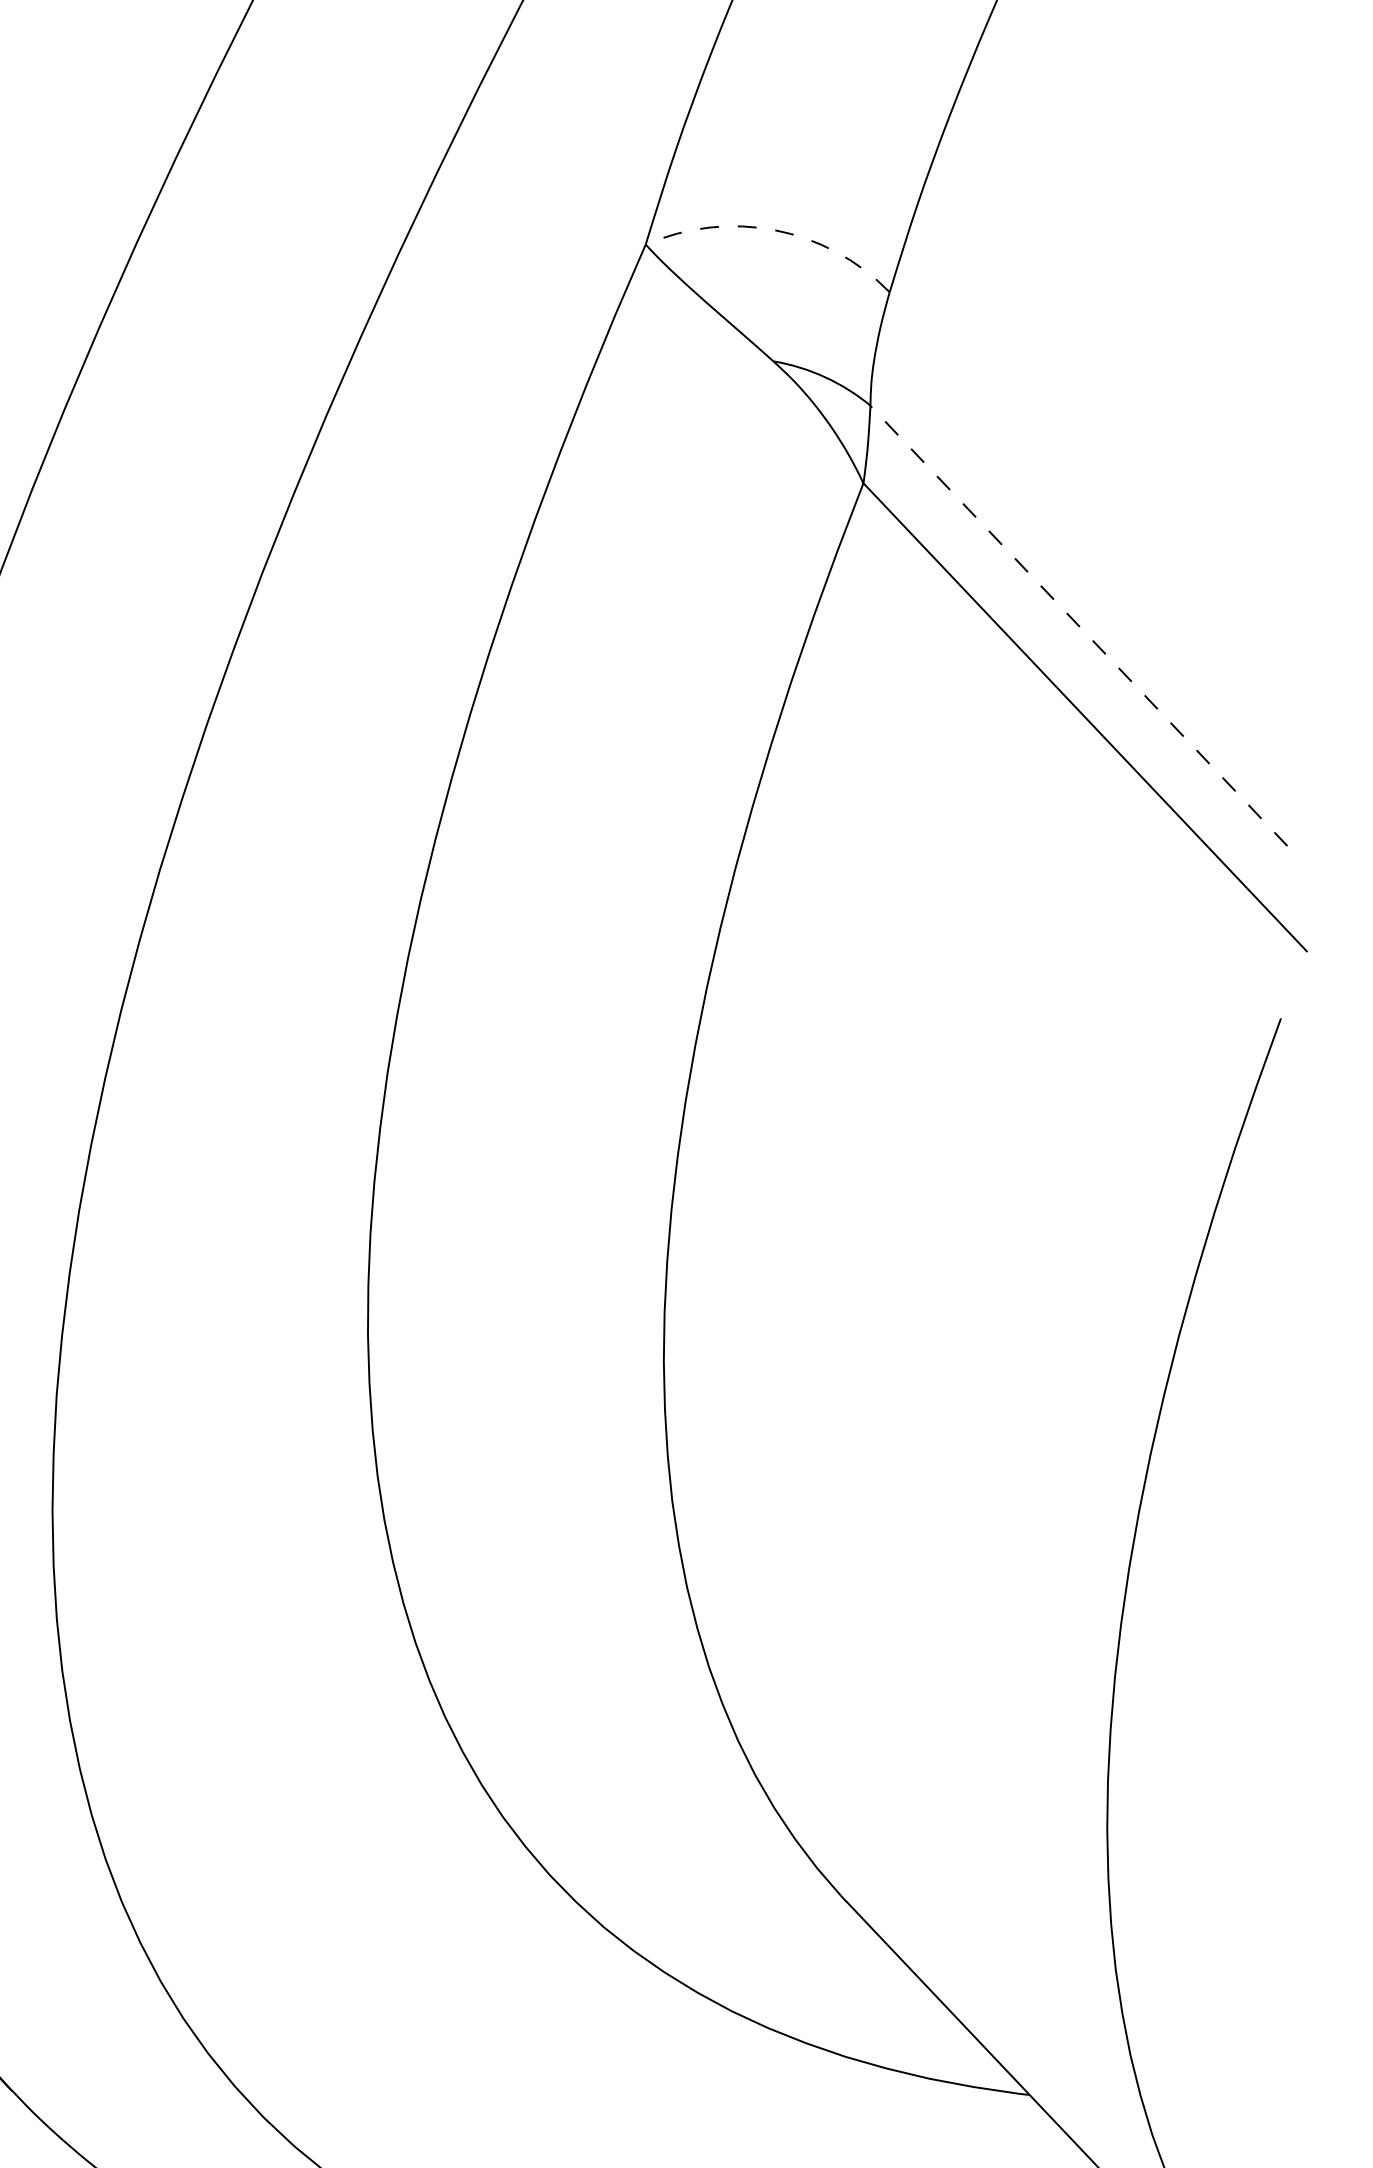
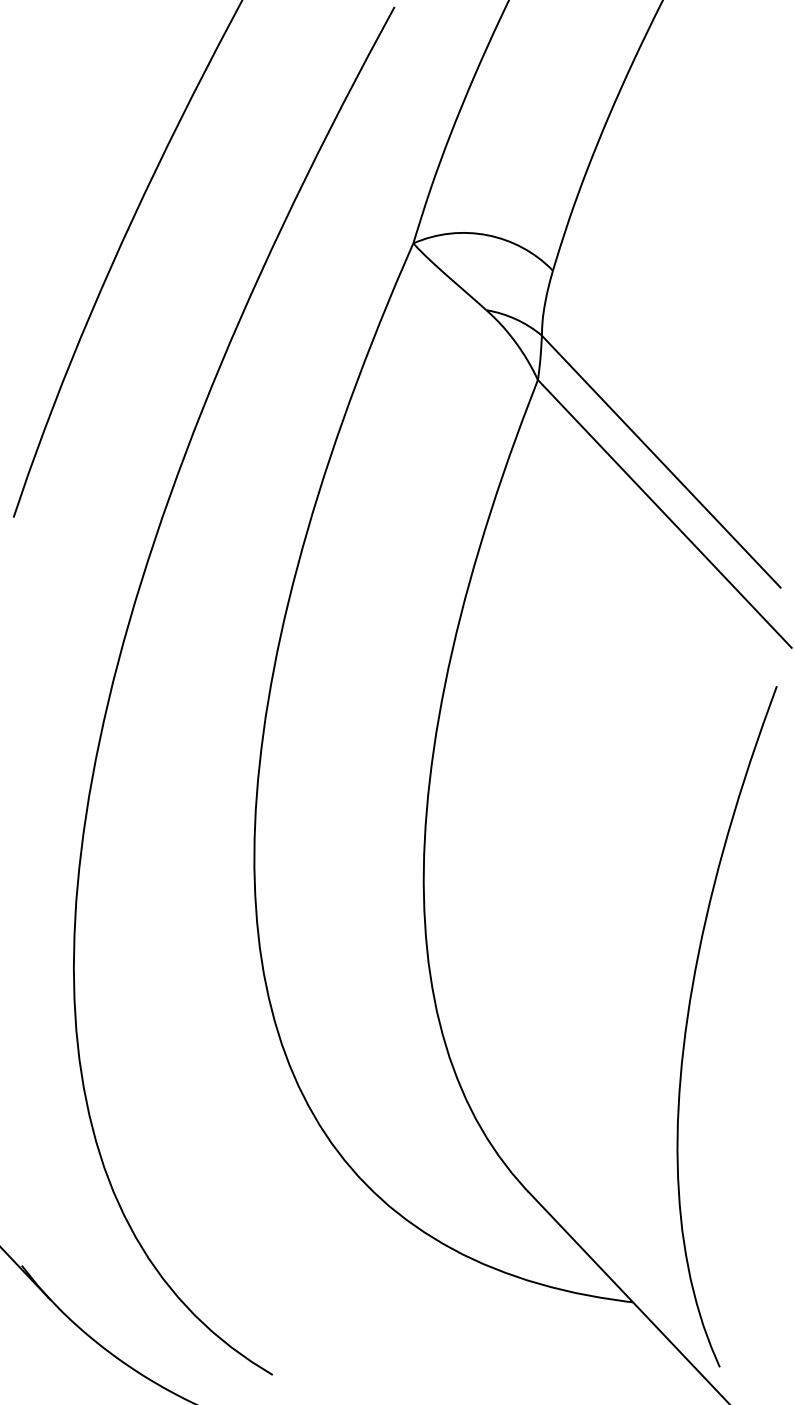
arc: (775, 230) -> (487, 235), dashed -> solid
line: (1077, 625) -> (660, 461), dashed -> solid

